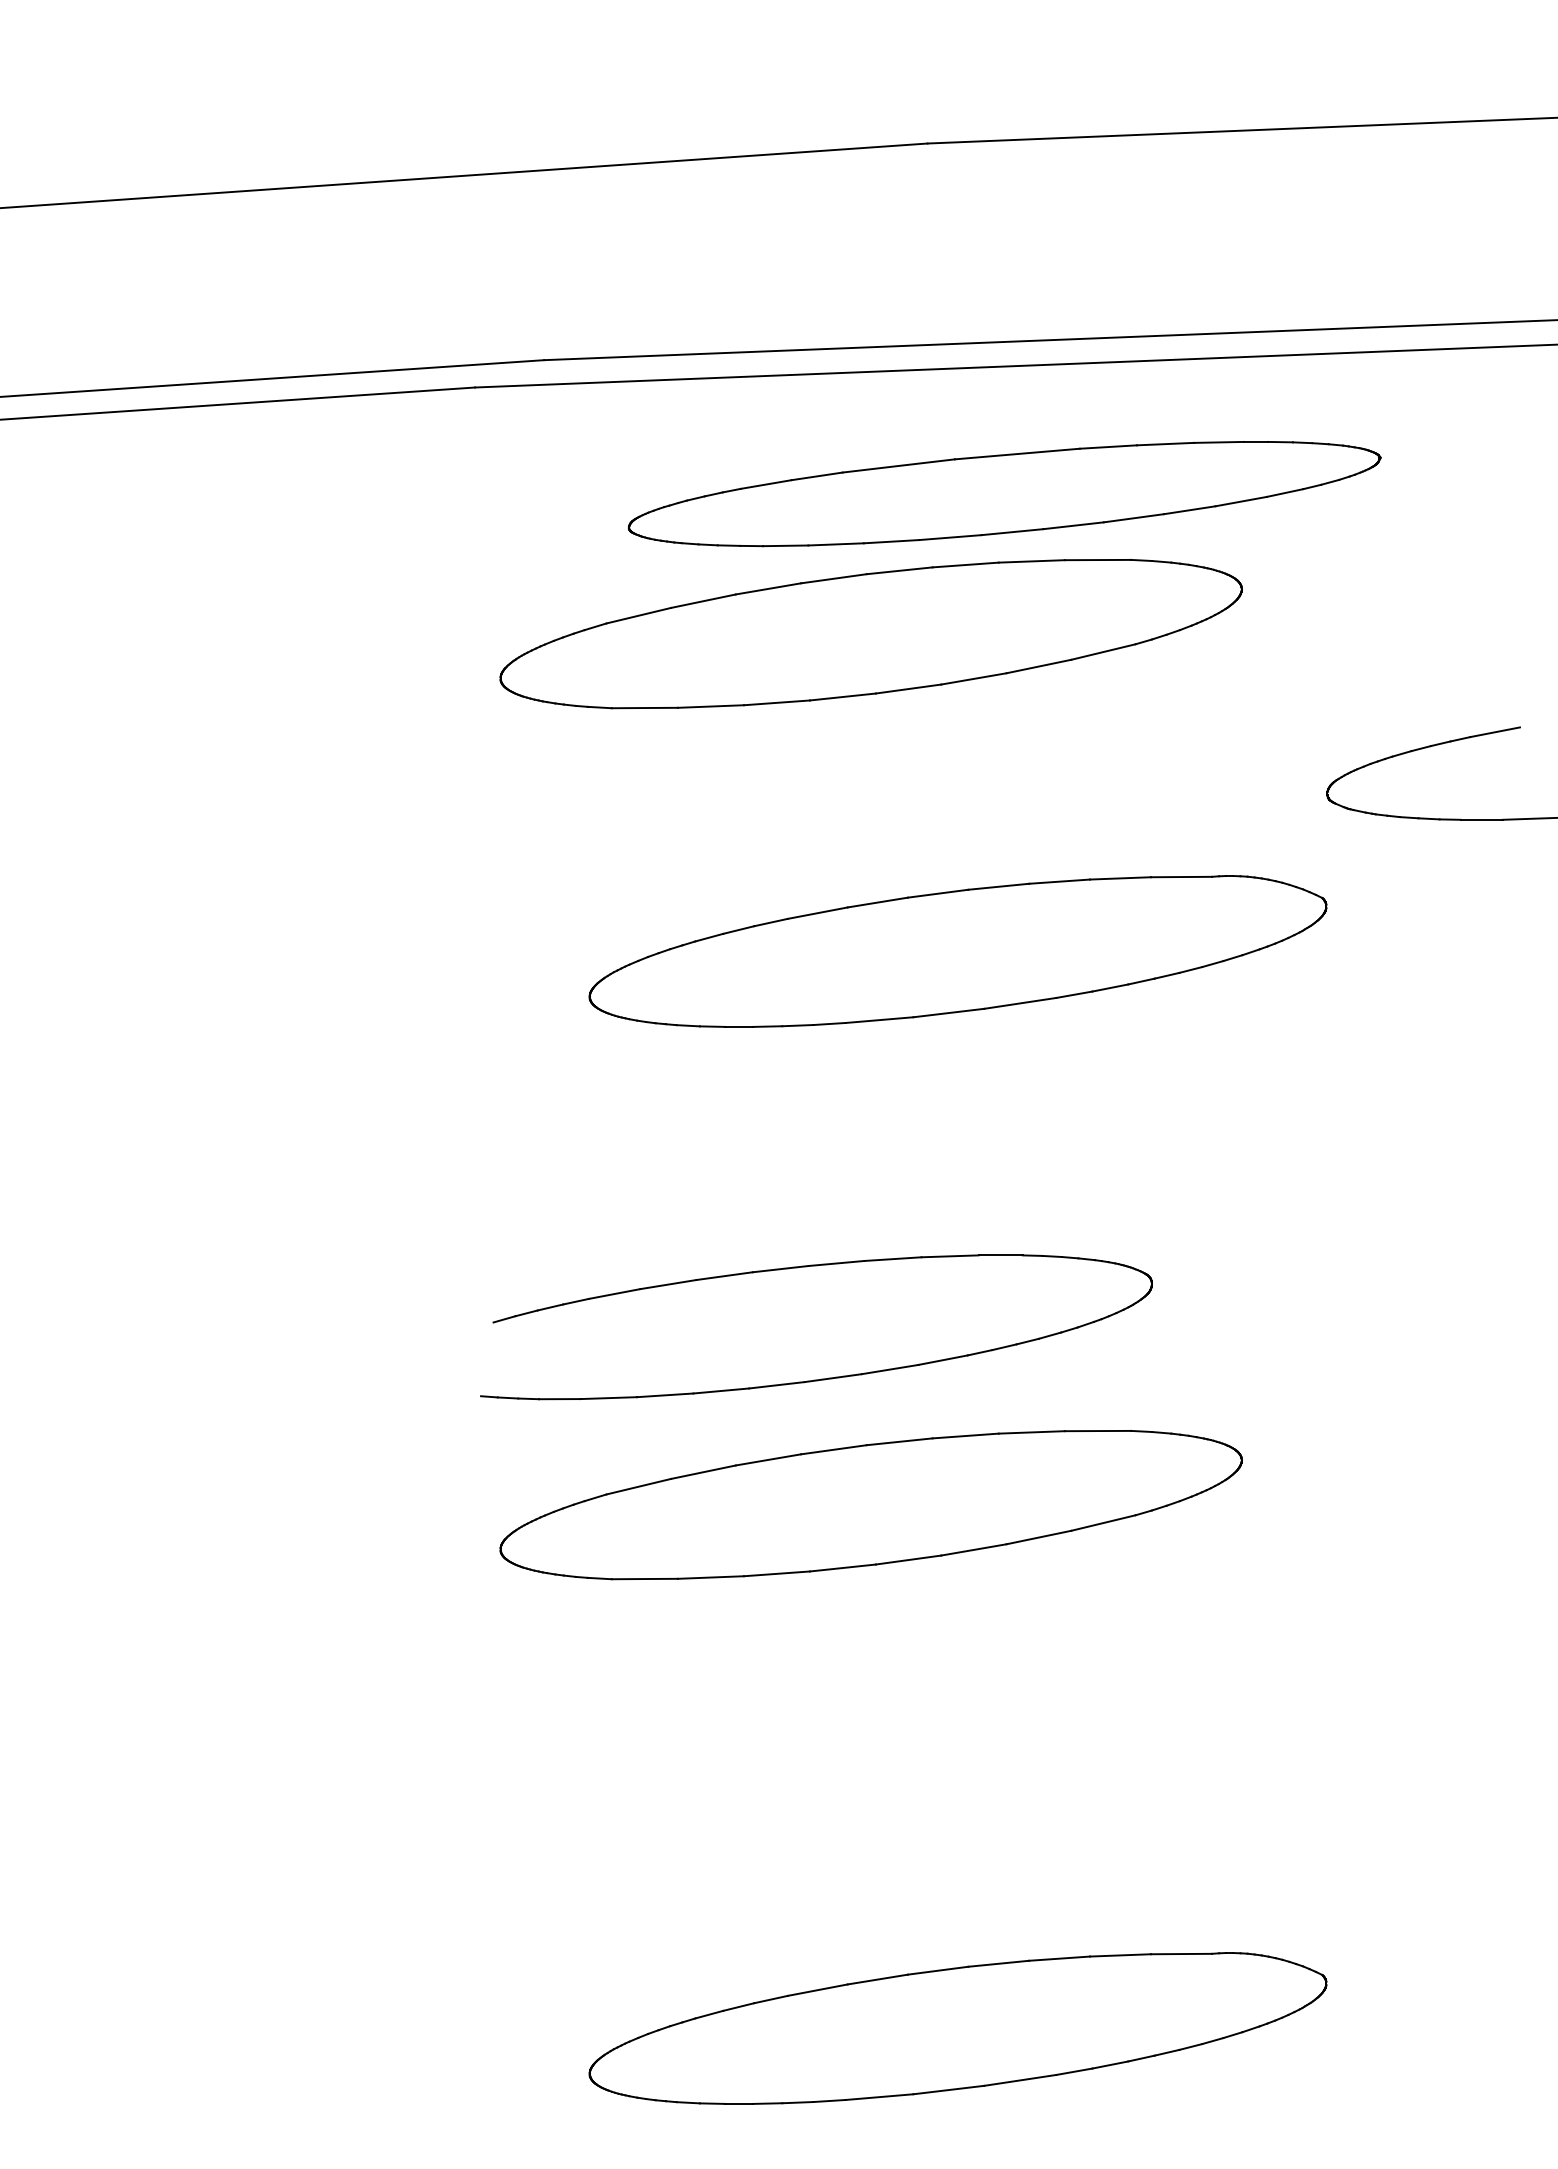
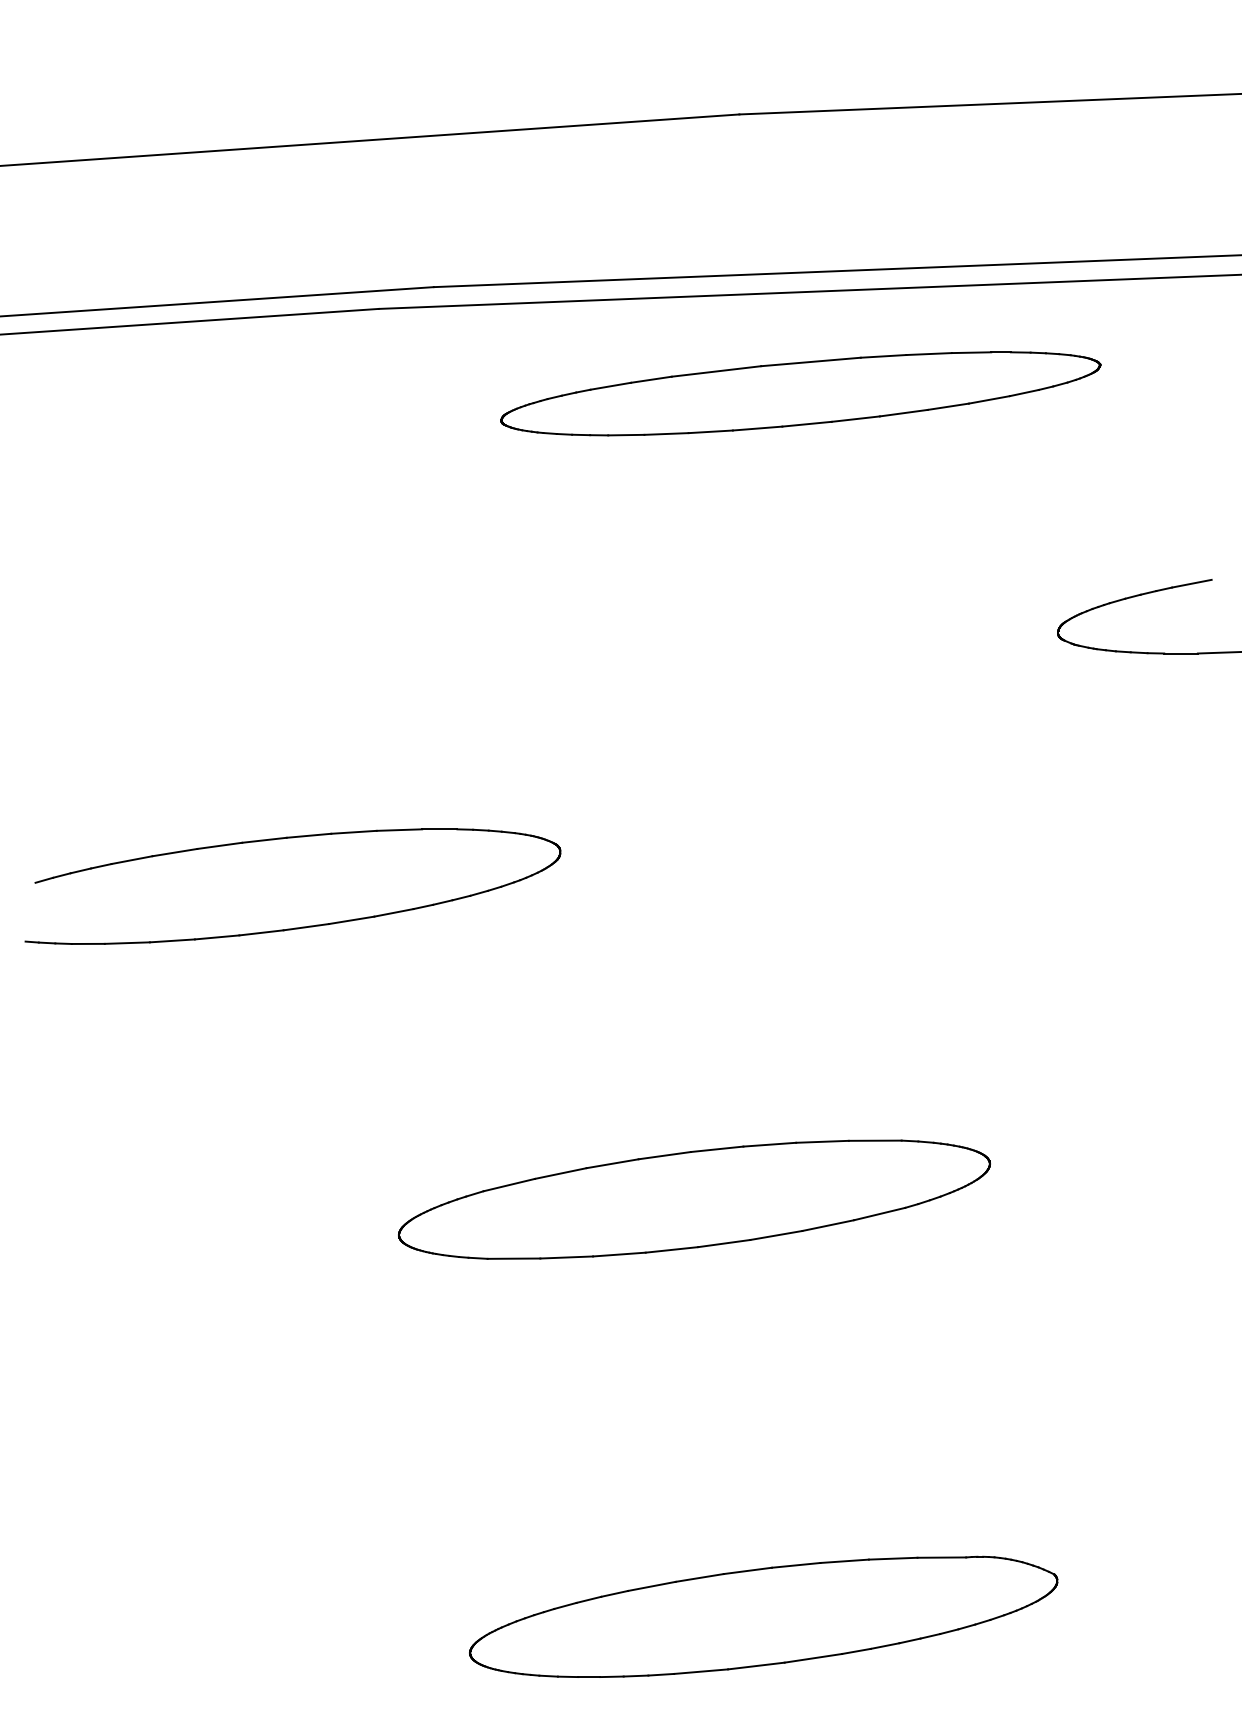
part: (870, 634) -> (693, 505), removed
part: (957, 951) -> (763, 758), removed
part: (821, 1378) -> (296, 927), moved

